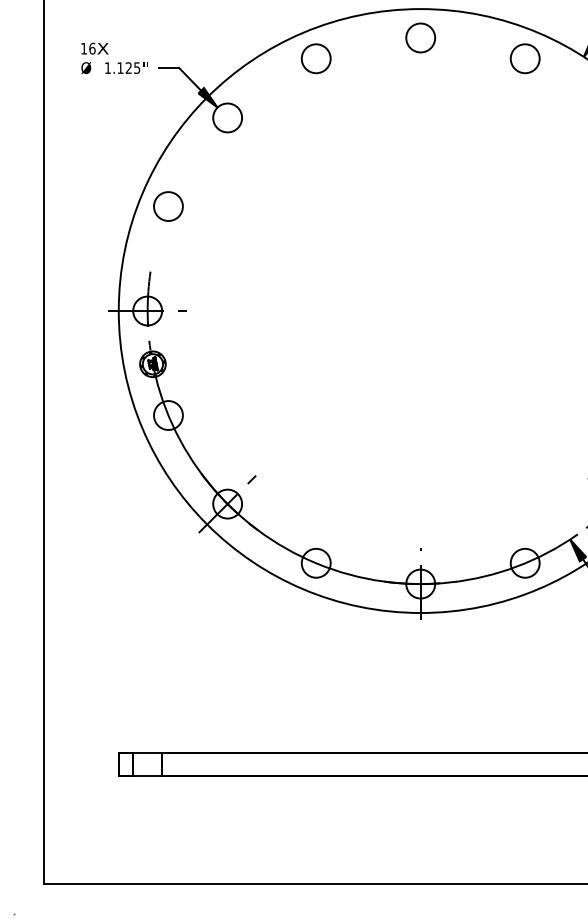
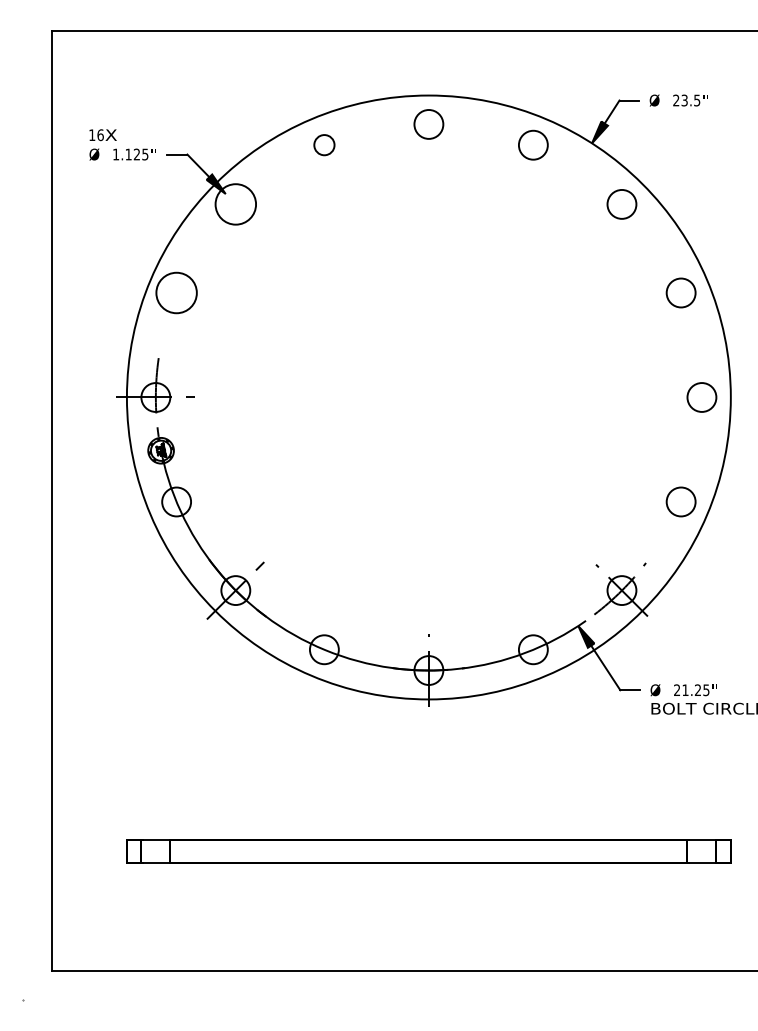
circle: (316, 58) -> (324, 144), size x0.7
circle: (227, 117) -> (235, 203), size x1.4
circle: (168, 206) -> (176, 292), size x1.4

